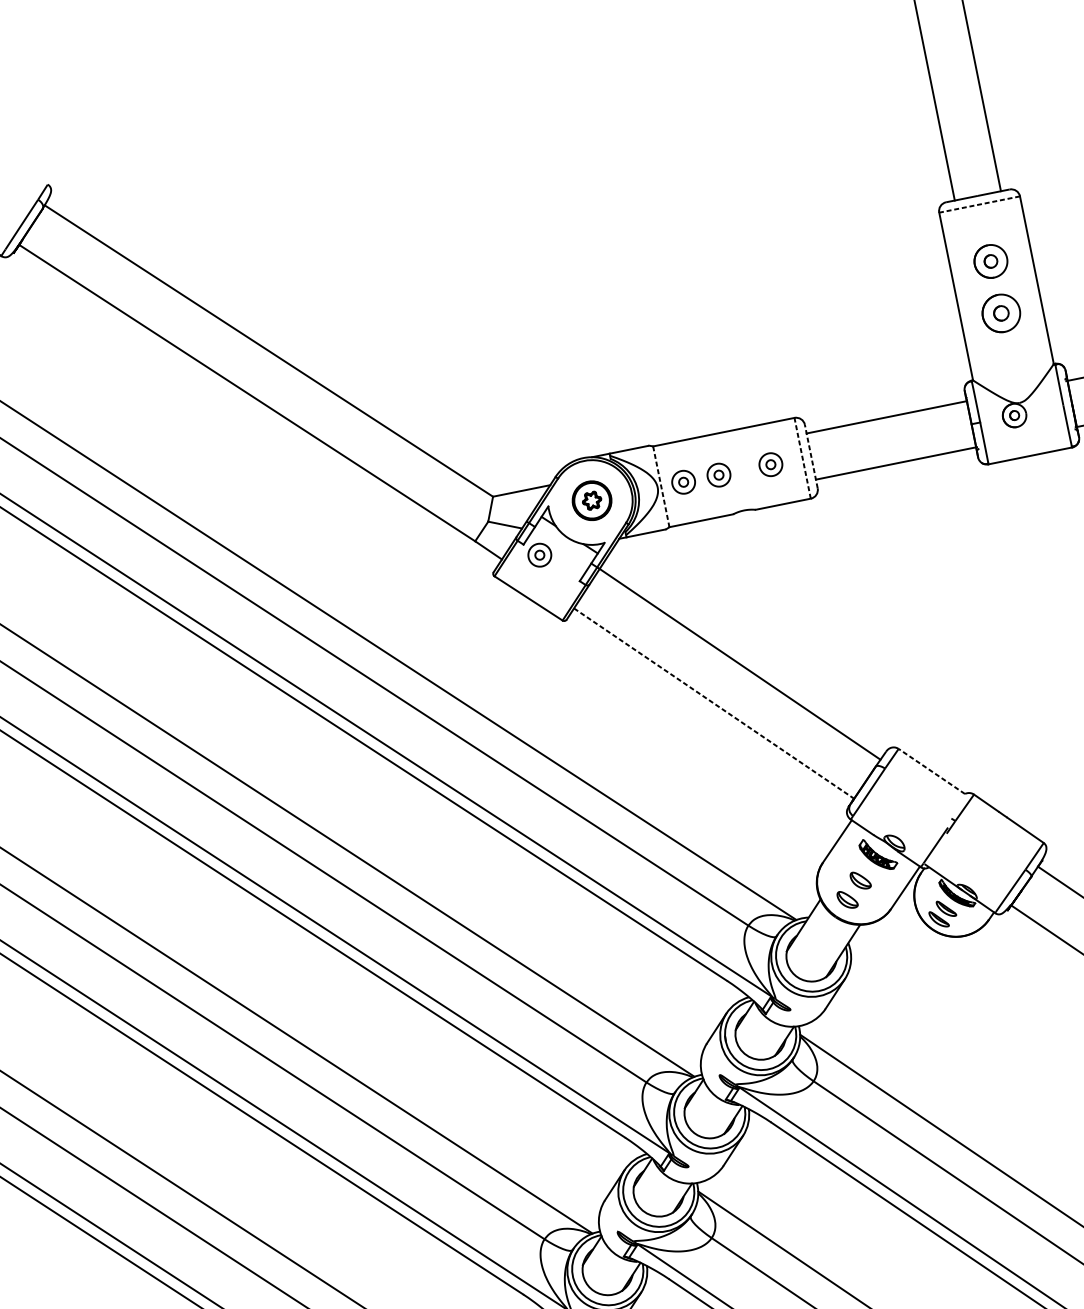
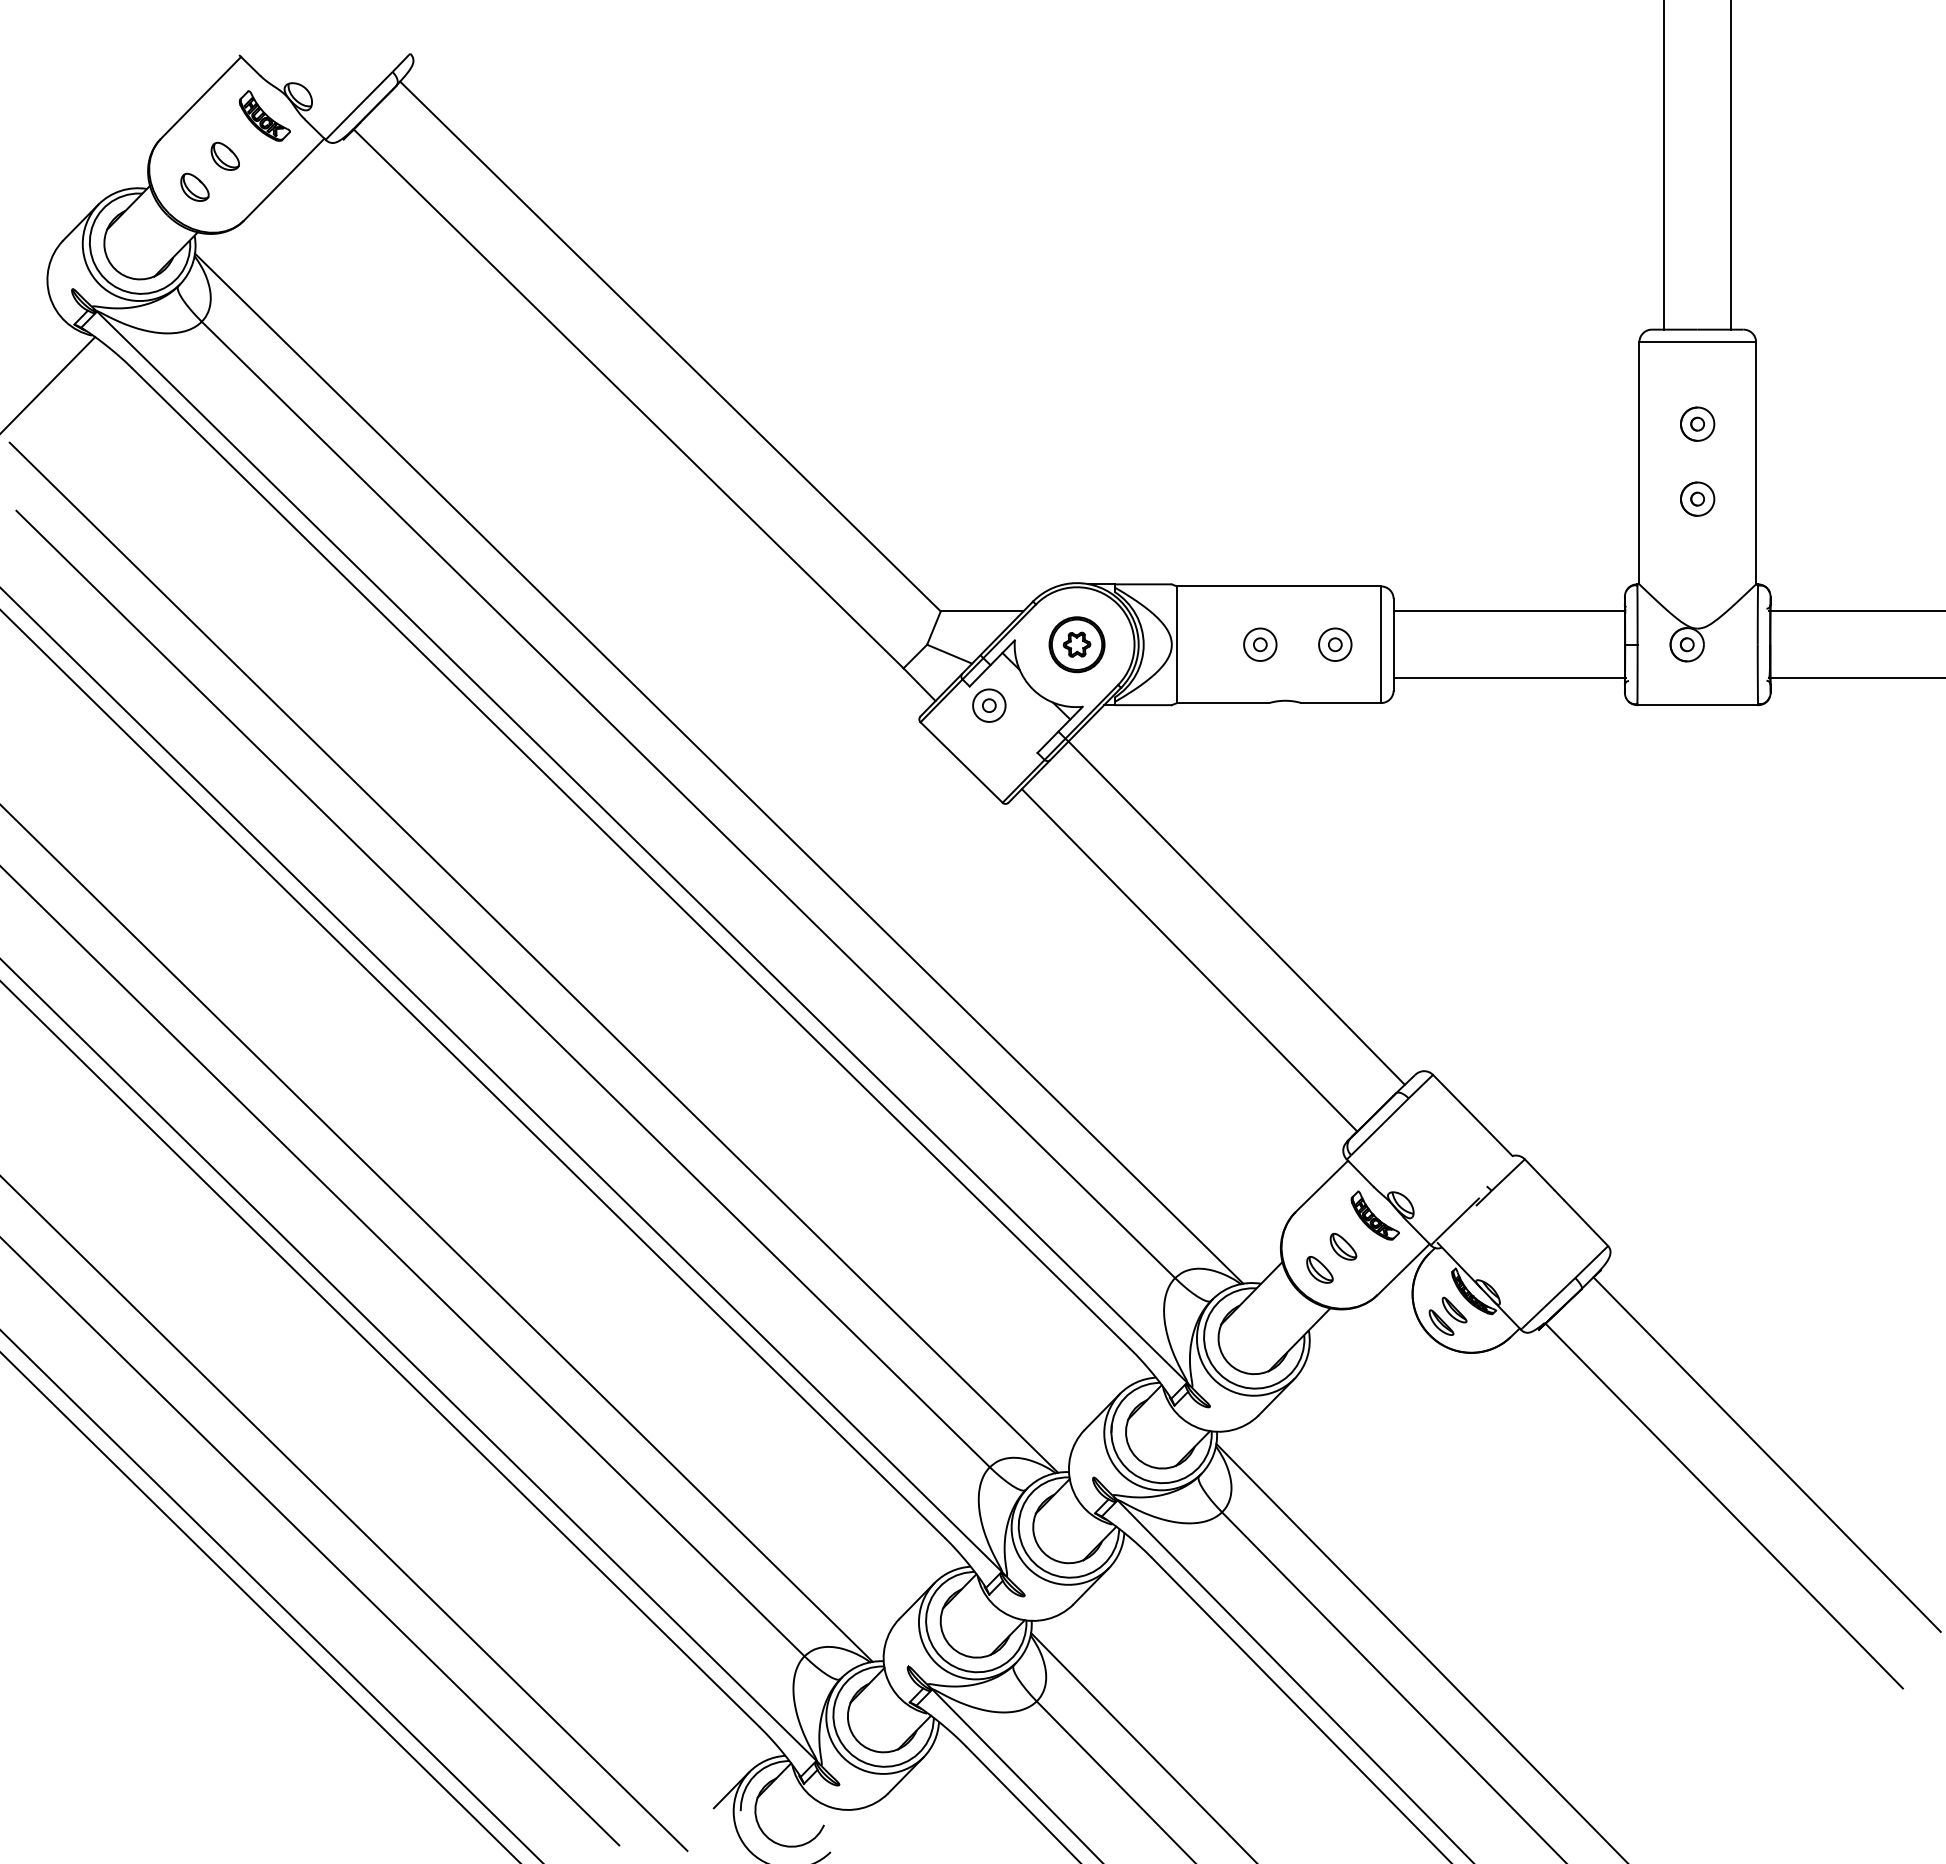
line: (979, 204) -> (1697, 342), dashed -> solid
part: (990, 260) -> (1697, 423), size x0.71
part: (1001, 312) -> (1697, 498), size x0.62
line: (811, 456) -> (1393, 644), dashed -> solid
line: (802, 458) -> (1381, 644), dashed -> solid
part: (683, 482) -> (1209, 644), removed
line: (661, 487) -> (1177, 645), dashed -> solid
line: (714, 703) -> (1189, 960), dashed -> solid
line: (931, 771) -> (1472, 1115), dashed -> solid

